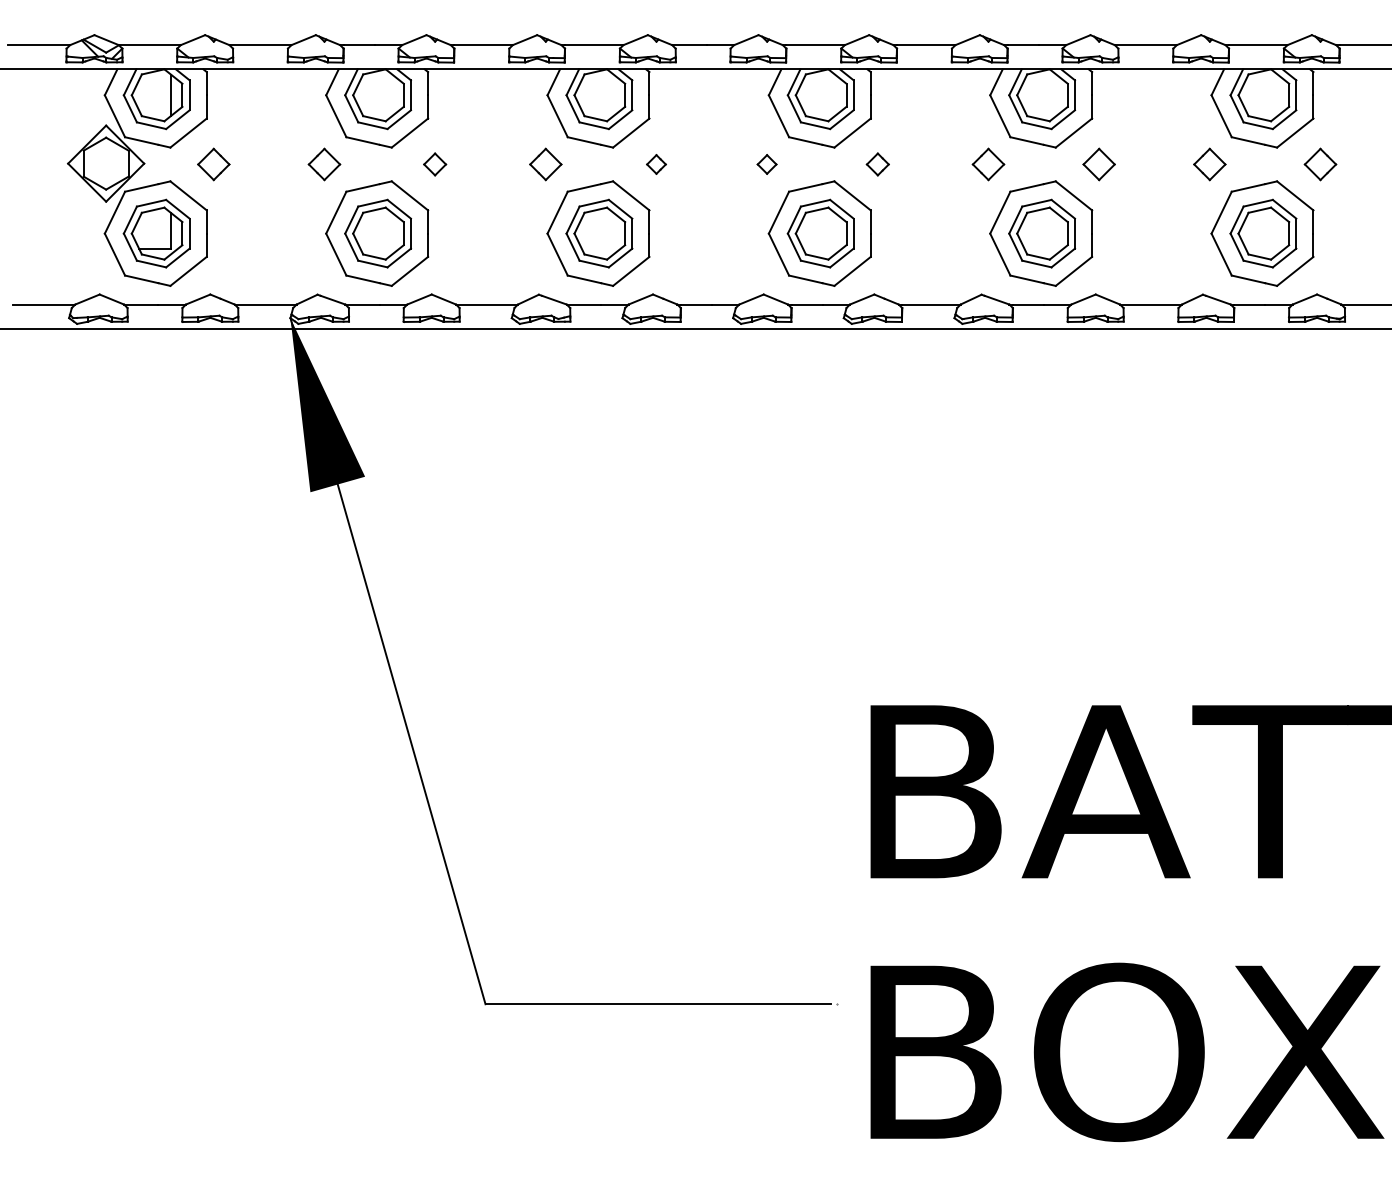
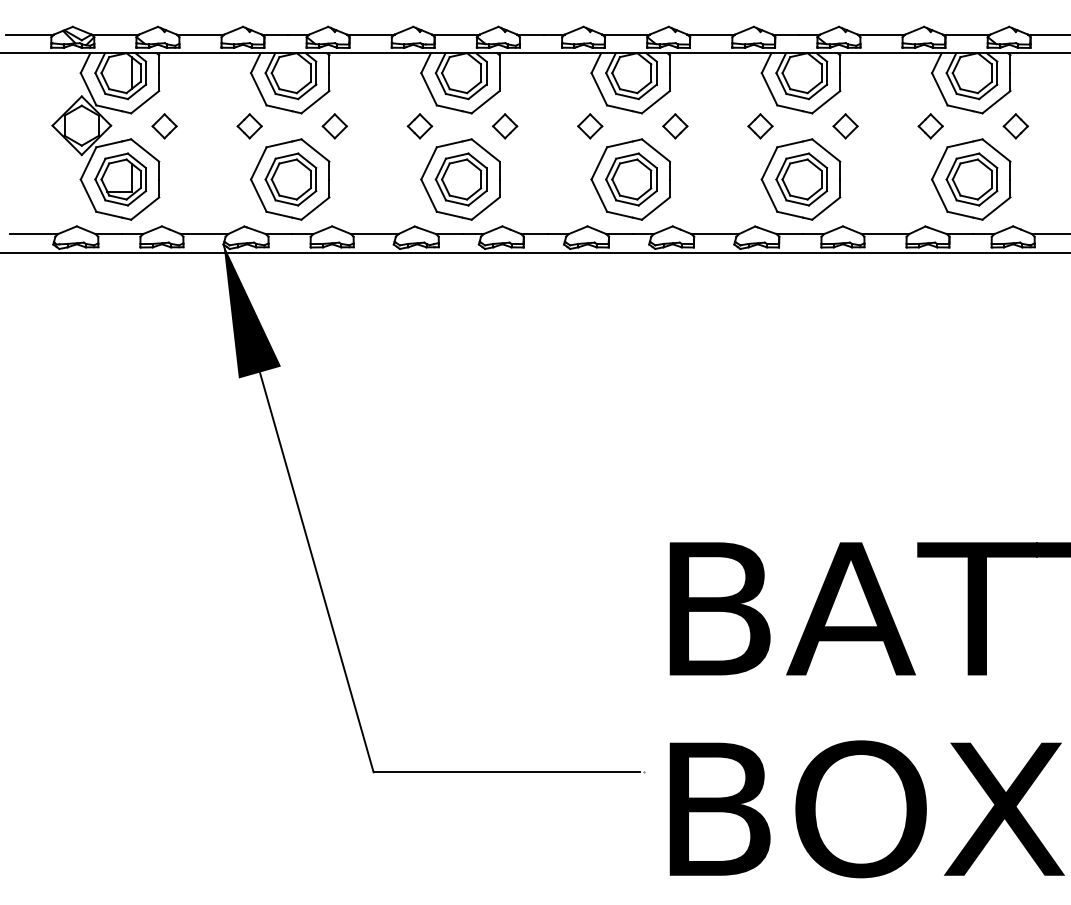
part: (434, 164) -> (334, 126), size x1.43
part: (656, 164) -> (505, 126), size x1.67
part: (766, 164) -> (589, 126), size x1.67
part: (877, 164) -> (675, 126), size x1.43

